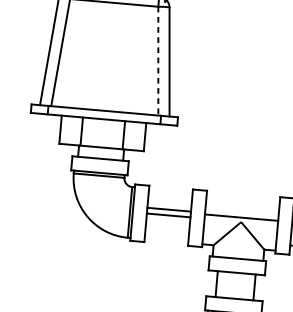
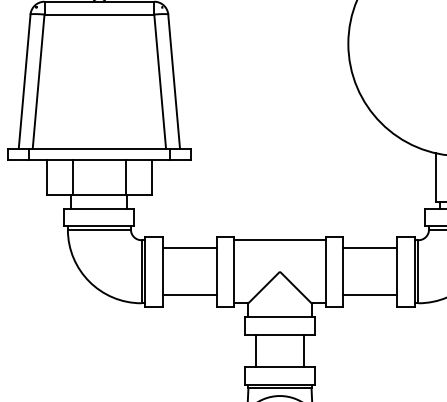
line: (158, 61) -> (160, 82), dashed -> solid
line: (169, 209) -> (189, 248), moved
line: (168, 215) -> (189, 295), moved
line: (241, 217) -> (279, 240), moved

